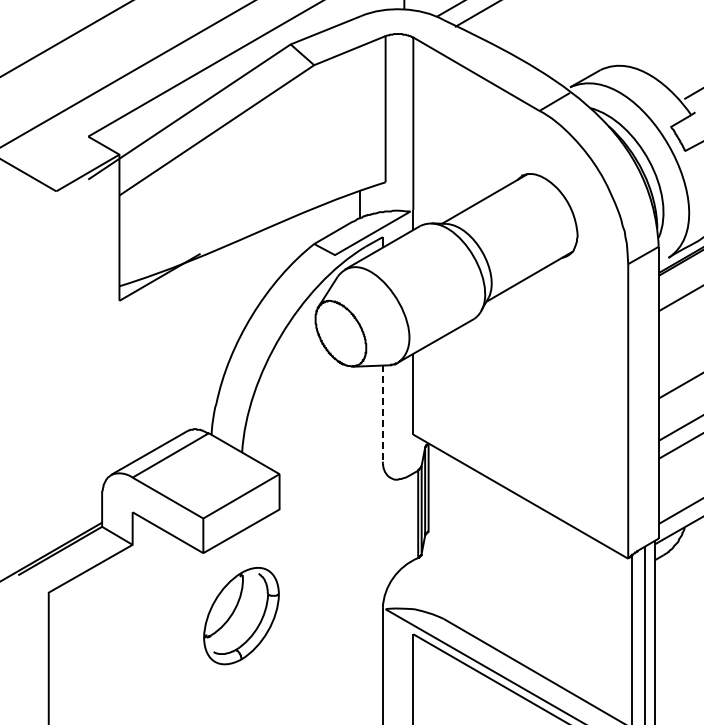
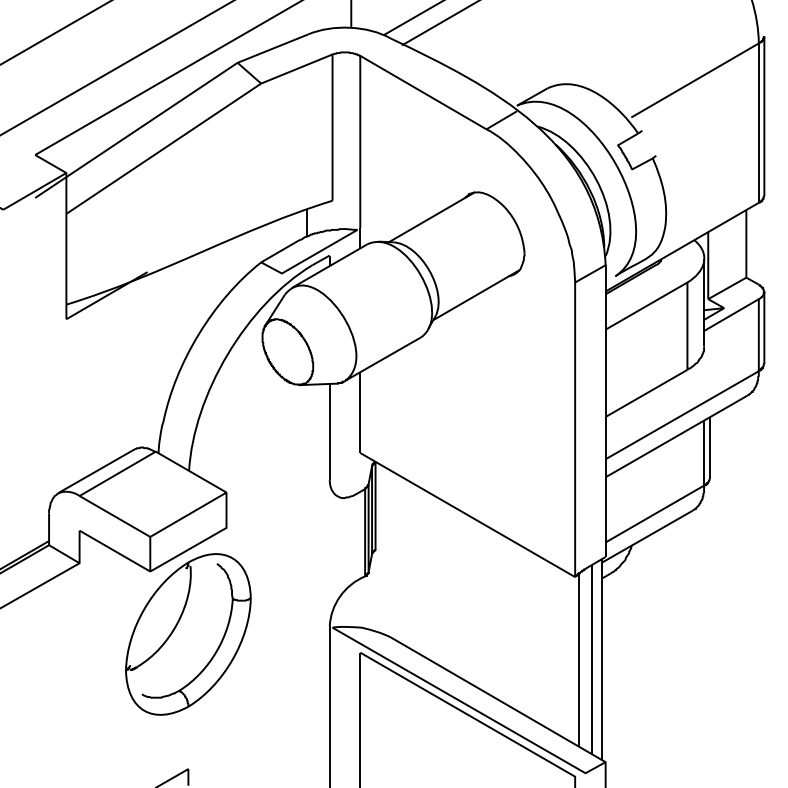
line: (382, 414) -> (329, 432), dashed -> solid
part: (241, 616) -> (188, 634), size x1.67

